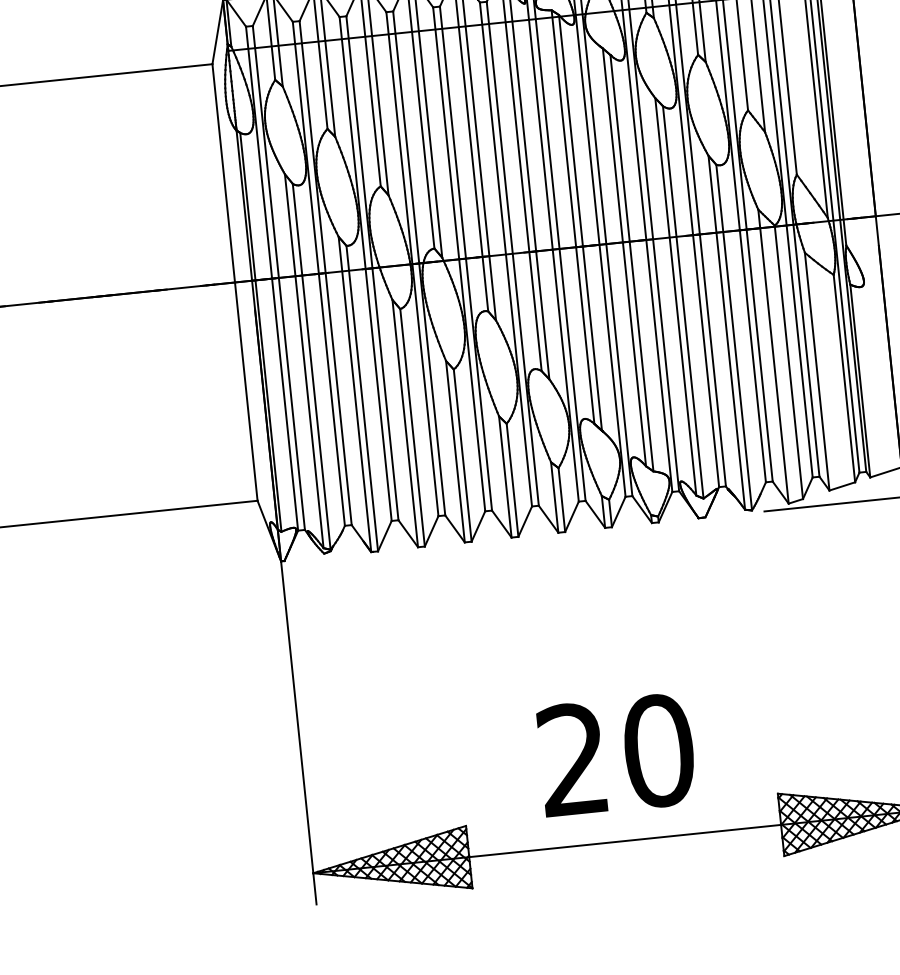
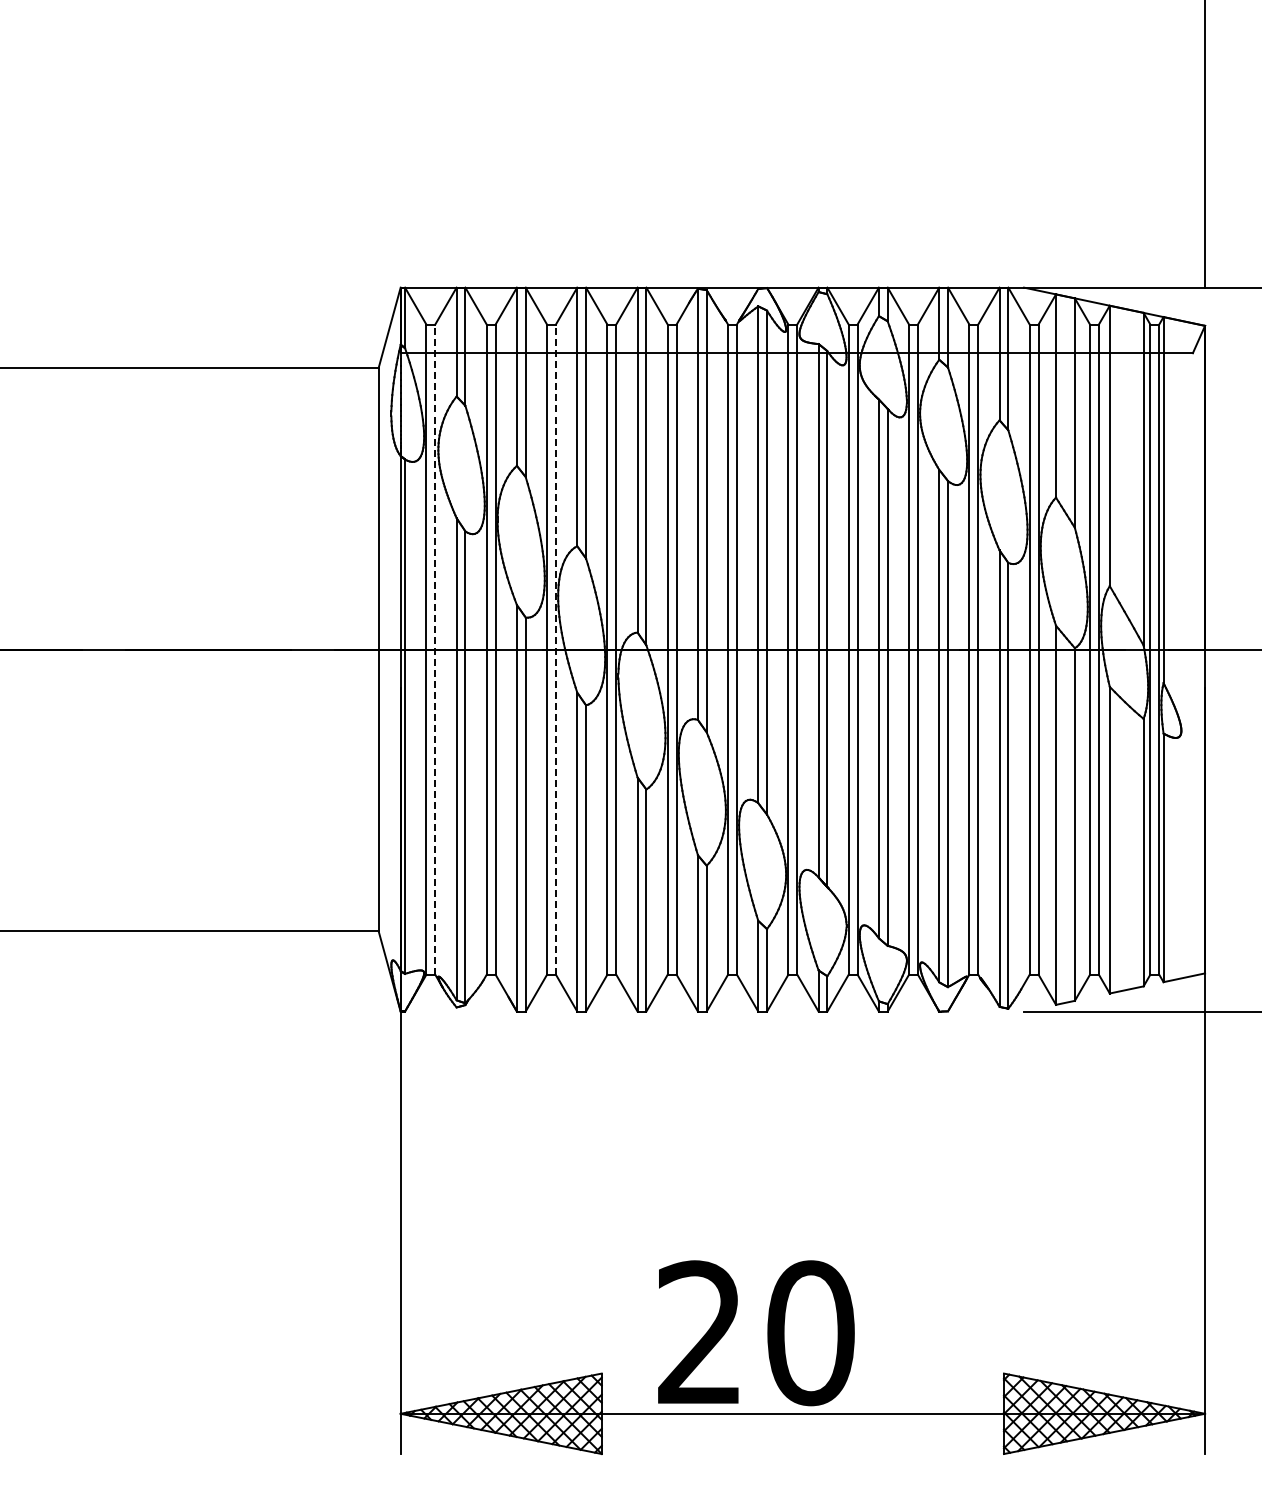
line: (372, 268) -> (555, 649), solid -> dashed
line: (279, 277) -> (435, 649), solid -> dashed
text: (616, 755) -> (756, 1333), moved

